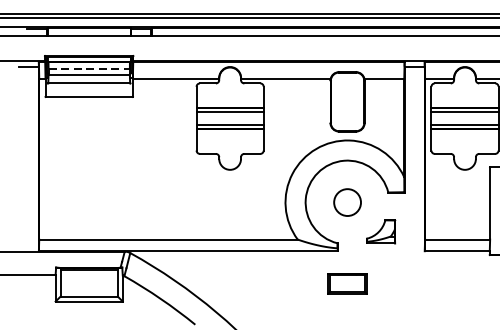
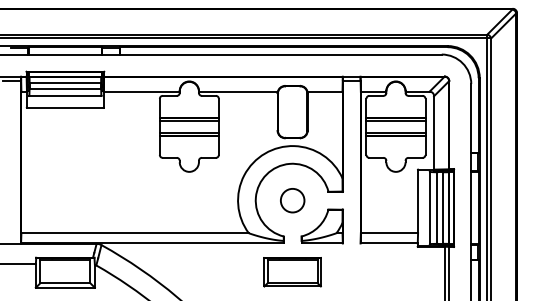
line: (89, 68) -> (65, 82), dashed -> solid
part: (380, 231) -> (321, 226), size x1.67
part: (347, 284) -> (292, 272), size x1.67

